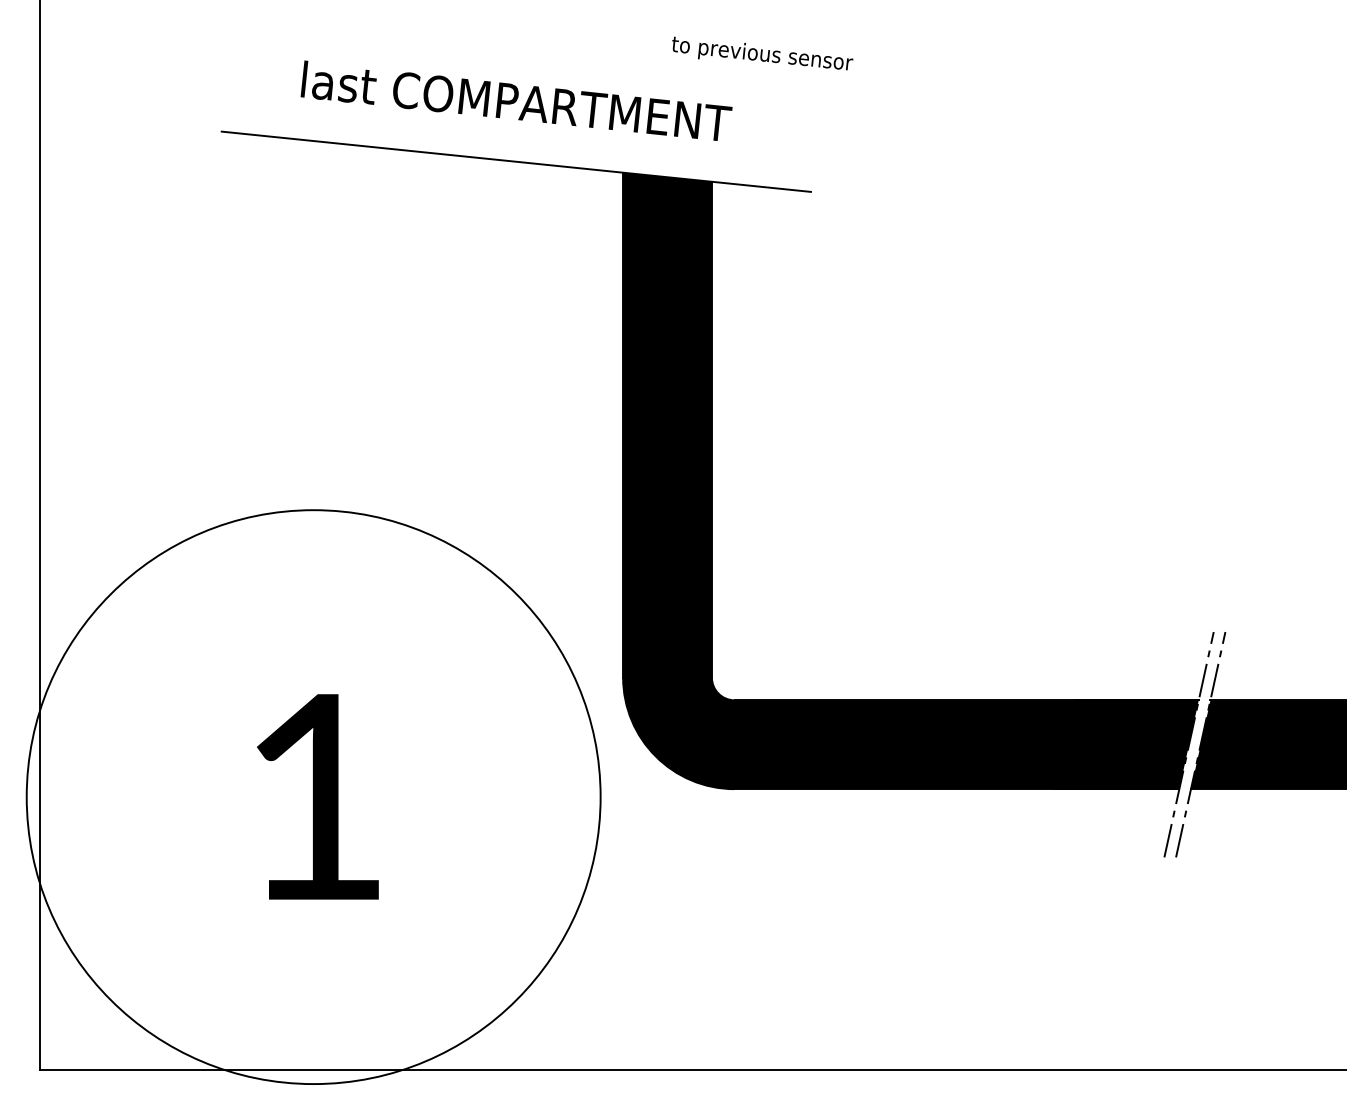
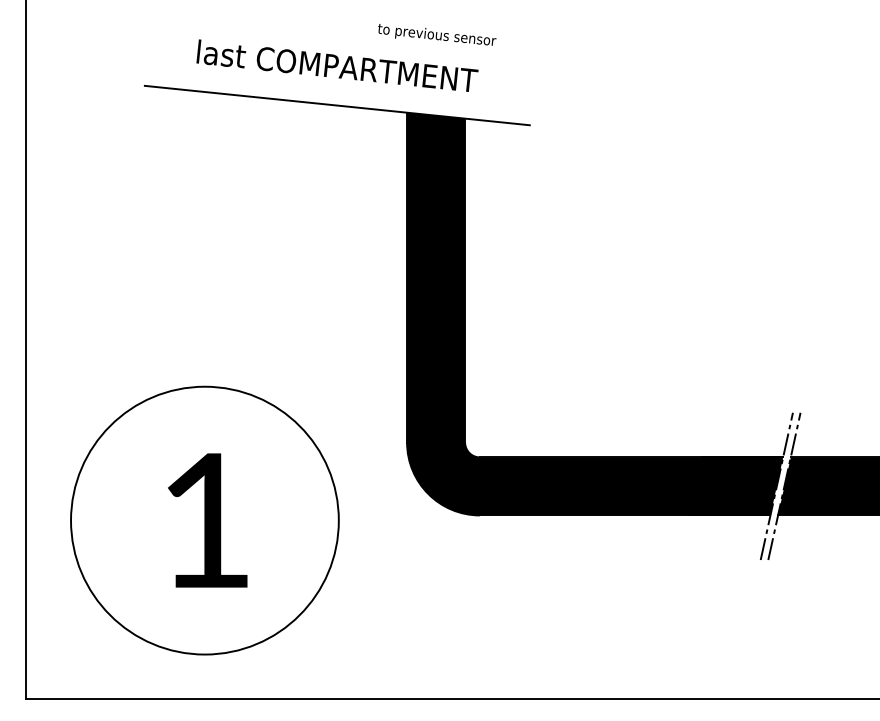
text: (763, 52) -> (437, 34), moved
circle: (313, 796) -> (204, 520), size x0.71

